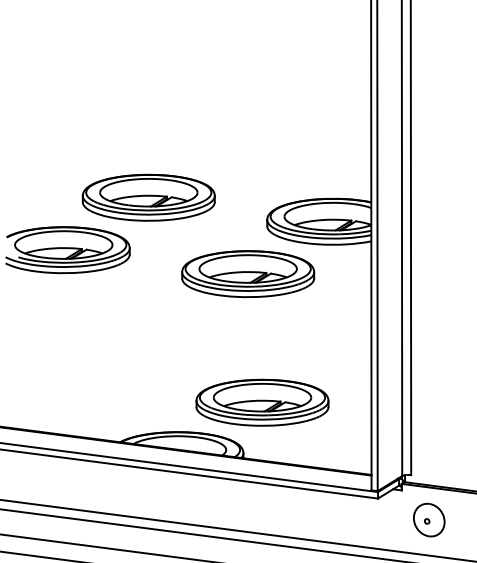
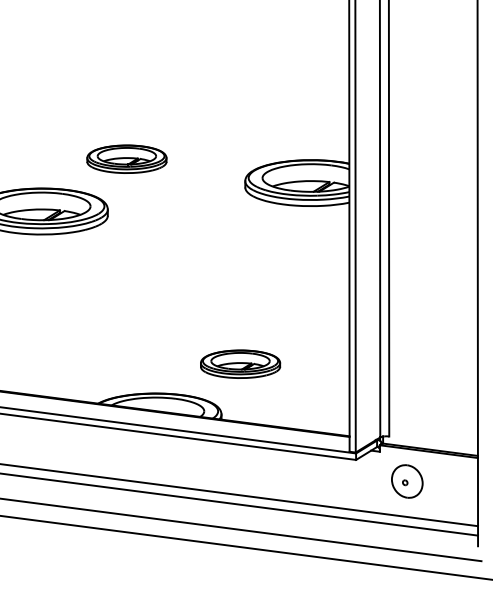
part: (148, 198) -> (126, 159), size x0.6
part: (248, 274) -> (226, 235), removed
part: (262, 403) -> (240, 364), size x0.6

